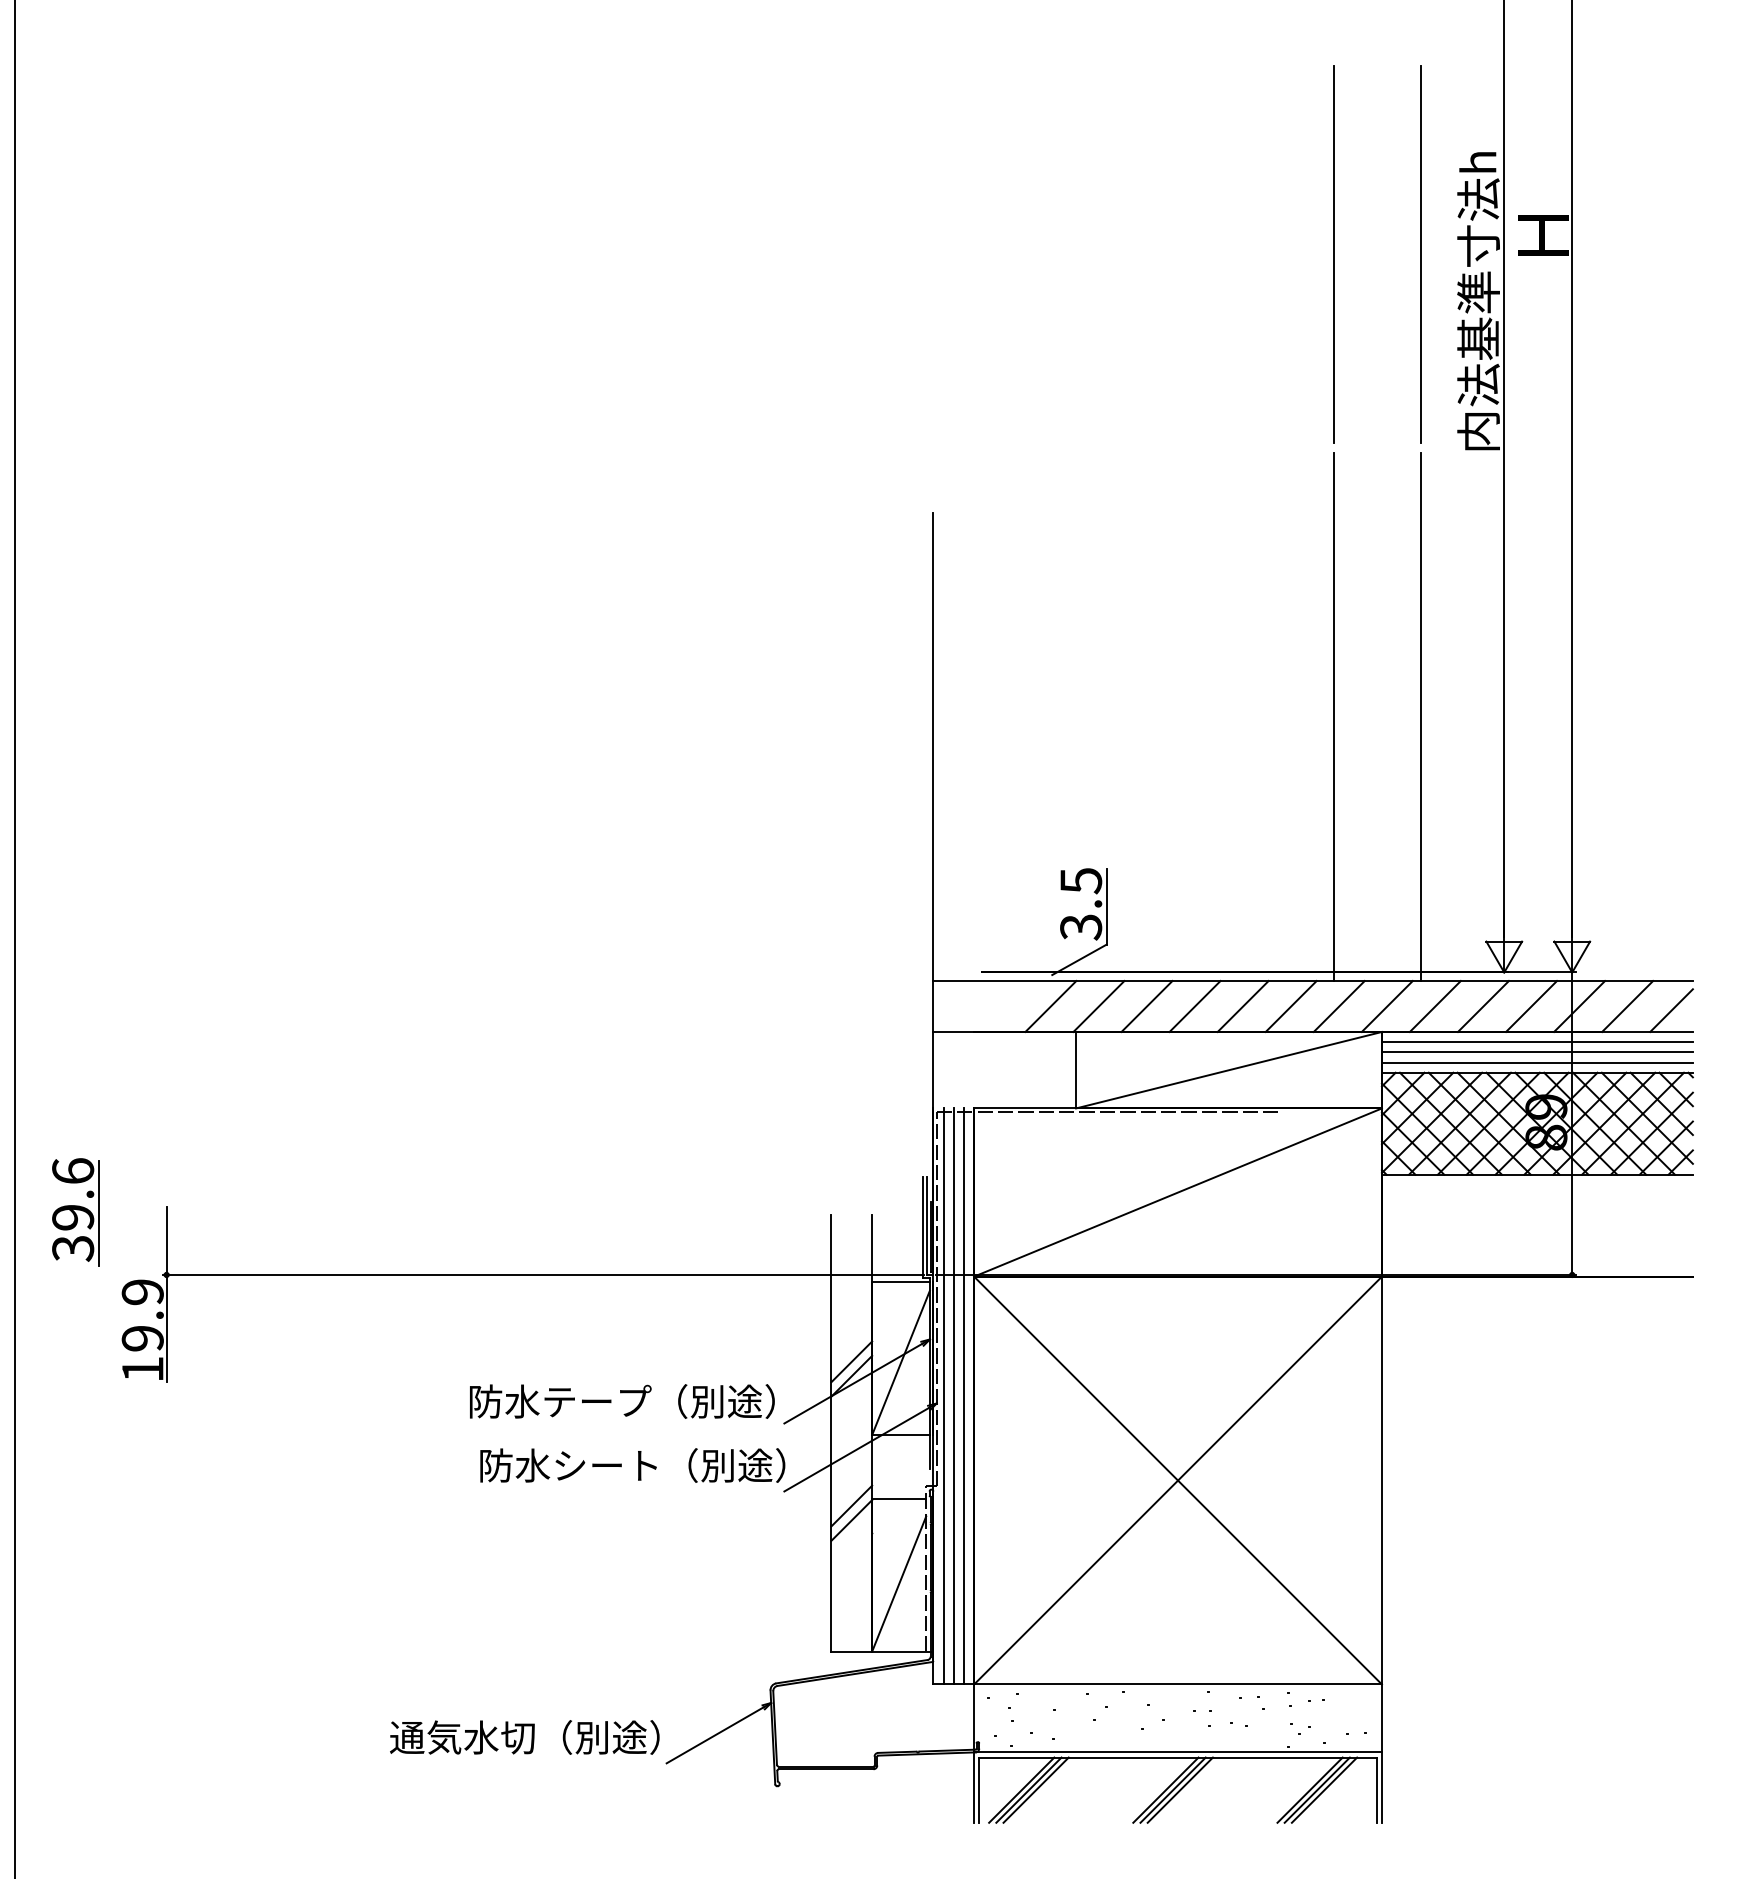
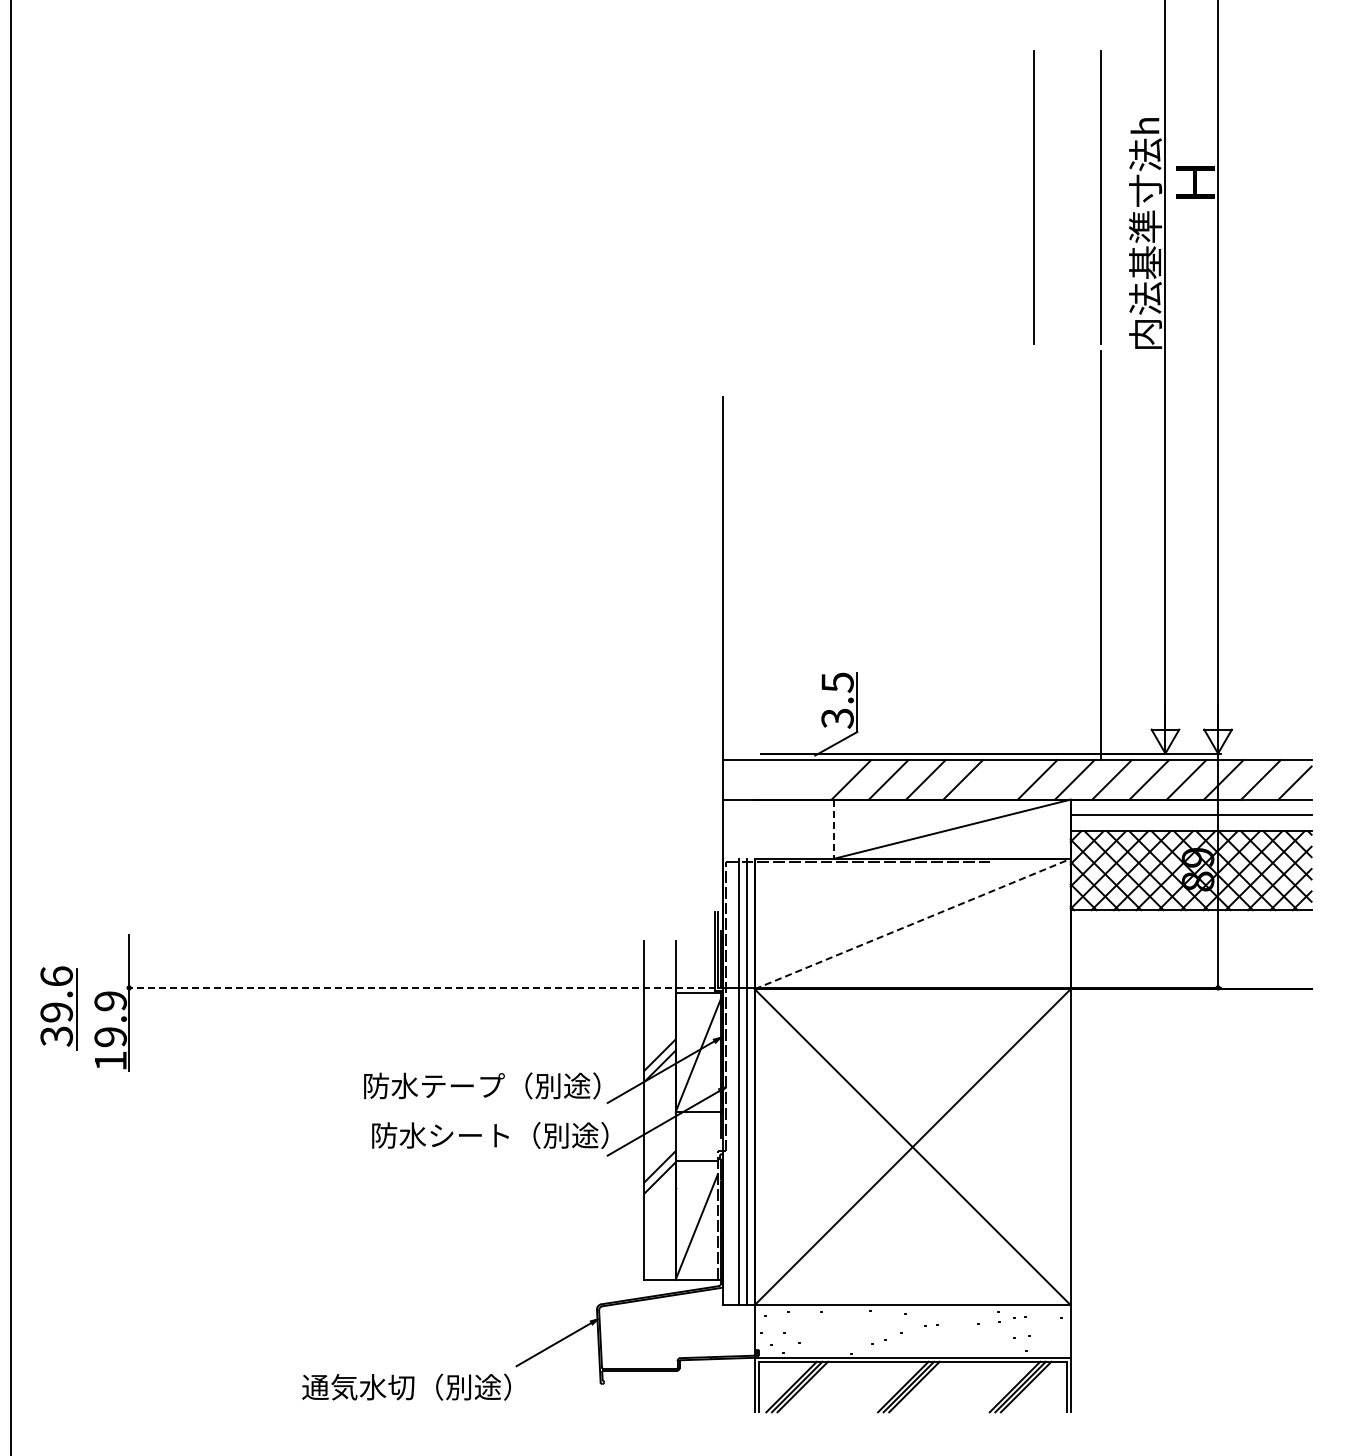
line: (1333, 716) -> (1033, 555), removed
line: (1049, 1005) -> (813, 779), removed
line: (1291, 1005) -> (1000, 779), removed
line: (1536, 1042) -> (1190, 807), removed
line: (1536, 1062) -> (1190, 823), removed
line: (1075, 1070) -> (833, 829), solid -> dashed
line: (1177, 1193) -> (912, 924), solid -> dashed
part: (75, 1212) -> (58, 1008), moved
line: (543, 1274) -> (421, 987), solid -> dashed
line: (944, 1395) -> (731, 1081), removed
text: (524, 1736) -> (406, 1386), moved

